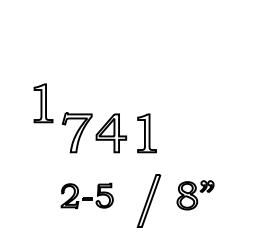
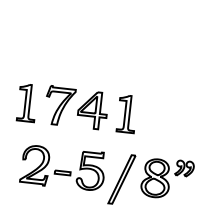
part: (43, 103) -> (27, 103), moved
part: (86, 195) -> (62, 167), size x1.67
part: (195, 195) -> (167, 179), size x1.43

